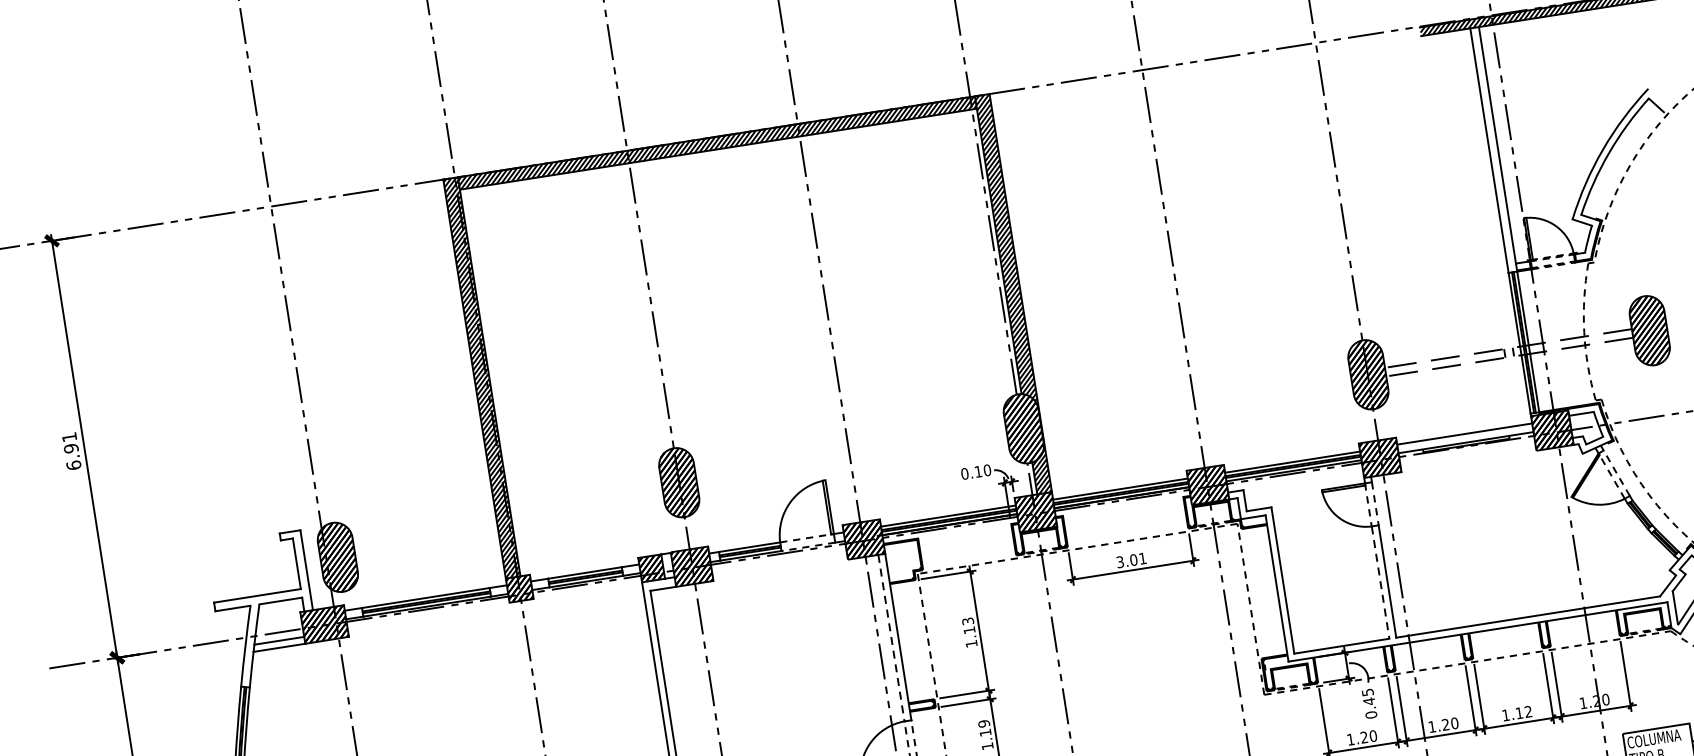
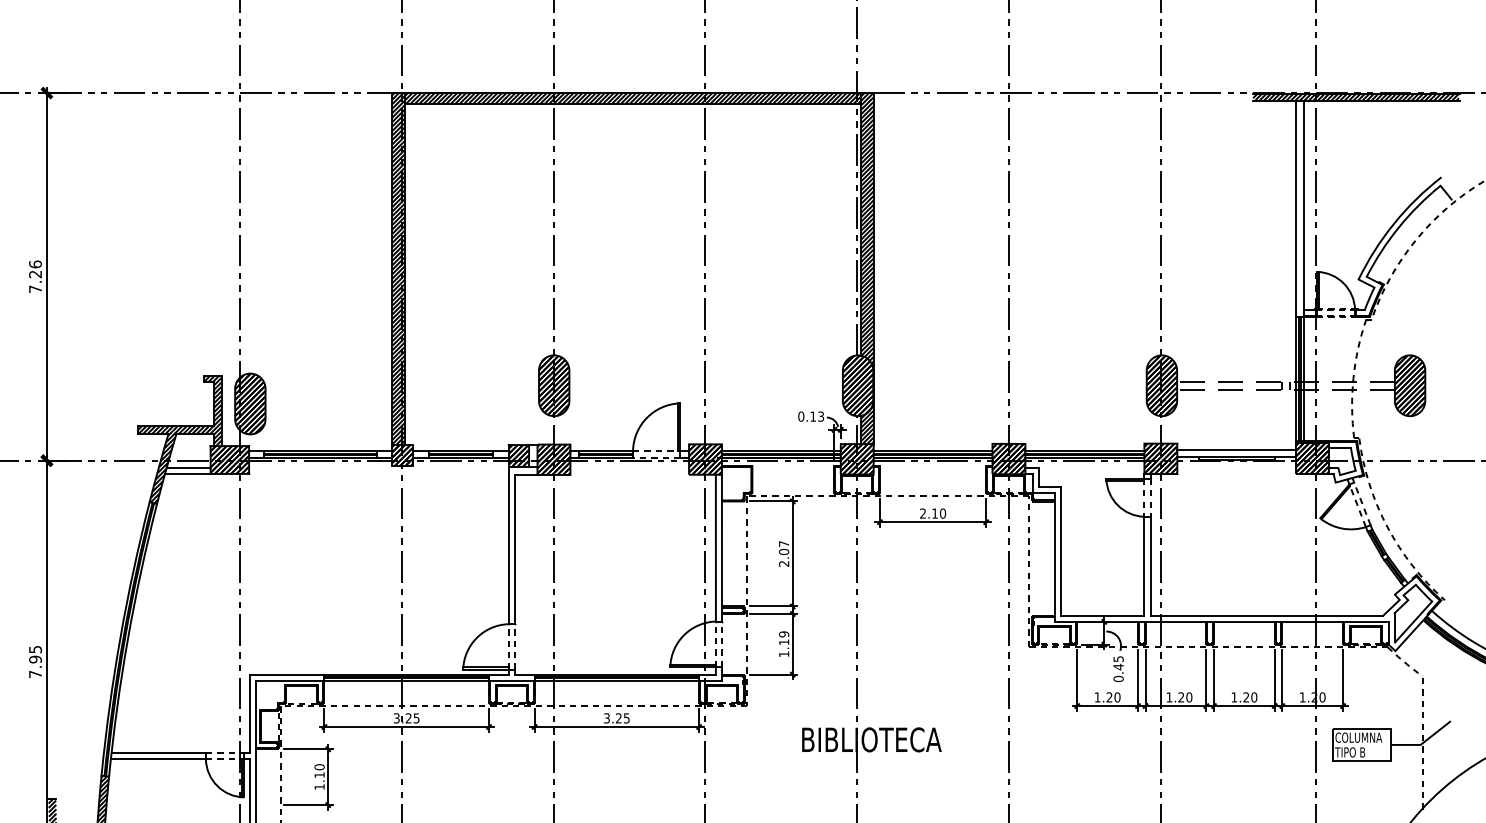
text: (71, 450) -> (35, 276), 6.91 -> 7.26
text: (987, 470) -> (821, 416), 0.10 -> 0.13
text: (1132, 560) -> (933, 513), 3.01 -> 2.10
line: (1380, 582) -> (1144, 566), dashed -> solid
hatch: (263, 610) -> (179, 439), added
text: (970, 632) -> (784, 553), 1.13 -> 2.07
line: (891, 638) -> (715, 548), dashed -> solid
text: (1524, 712) -> (1250, 697), 1.12 -> 1.20

